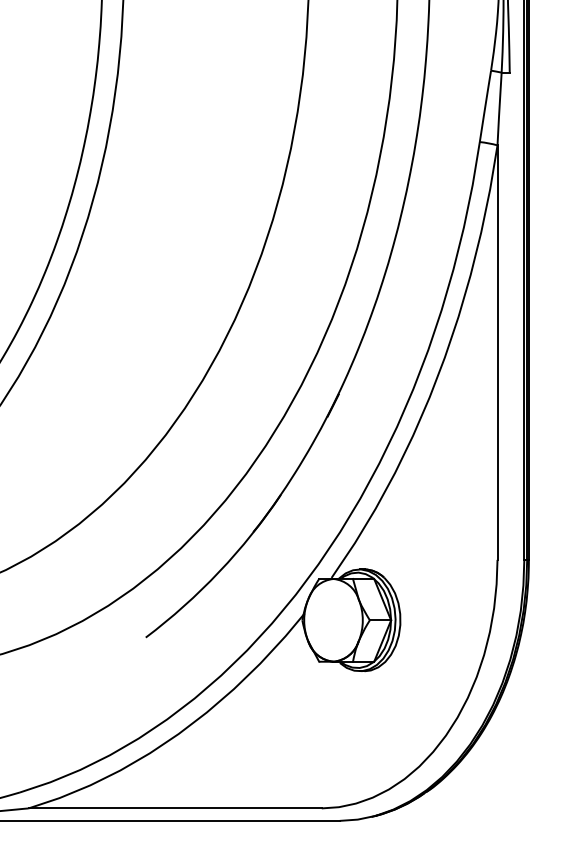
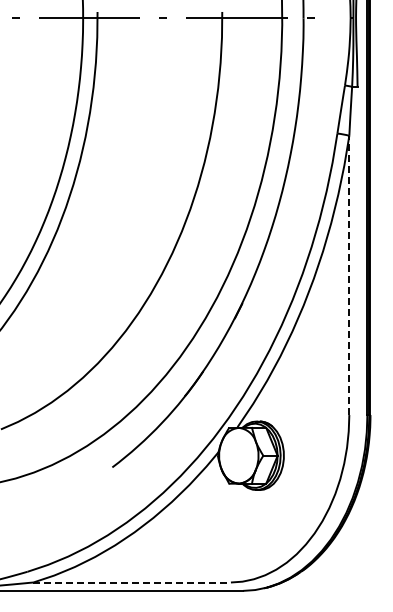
line: (497, 352) -> (349, 275), solid -> dashed
line: (175, 808) -> (132, 582), solid -> dashed

